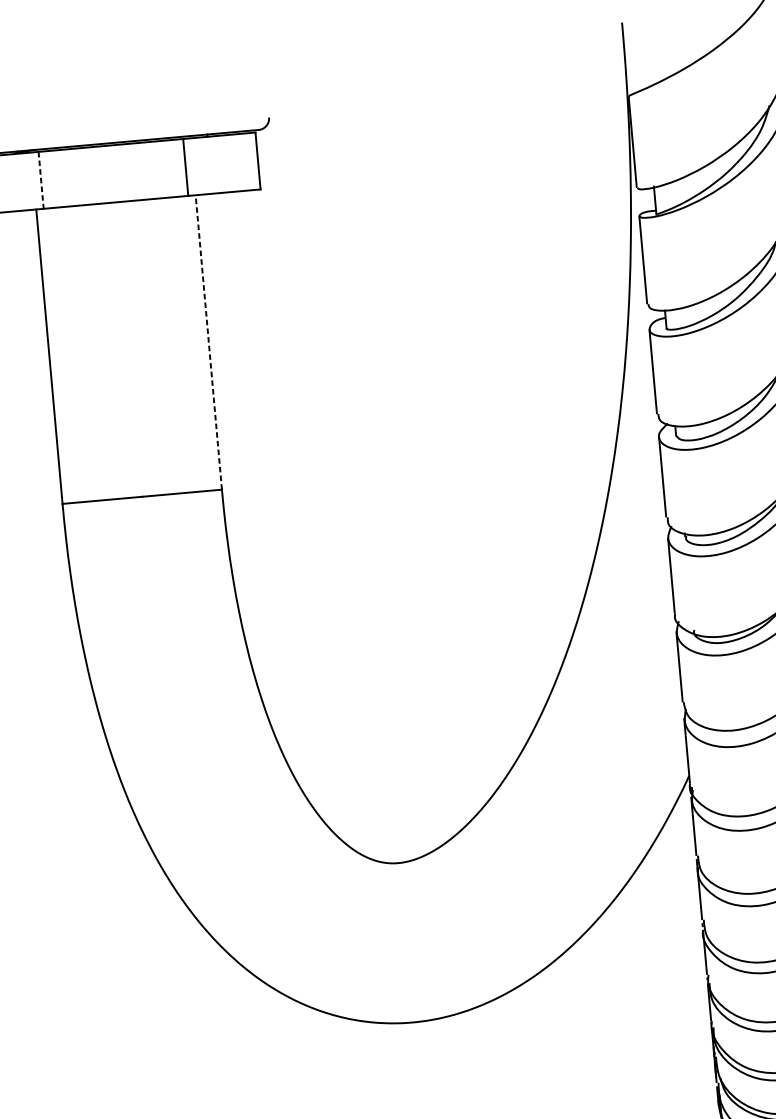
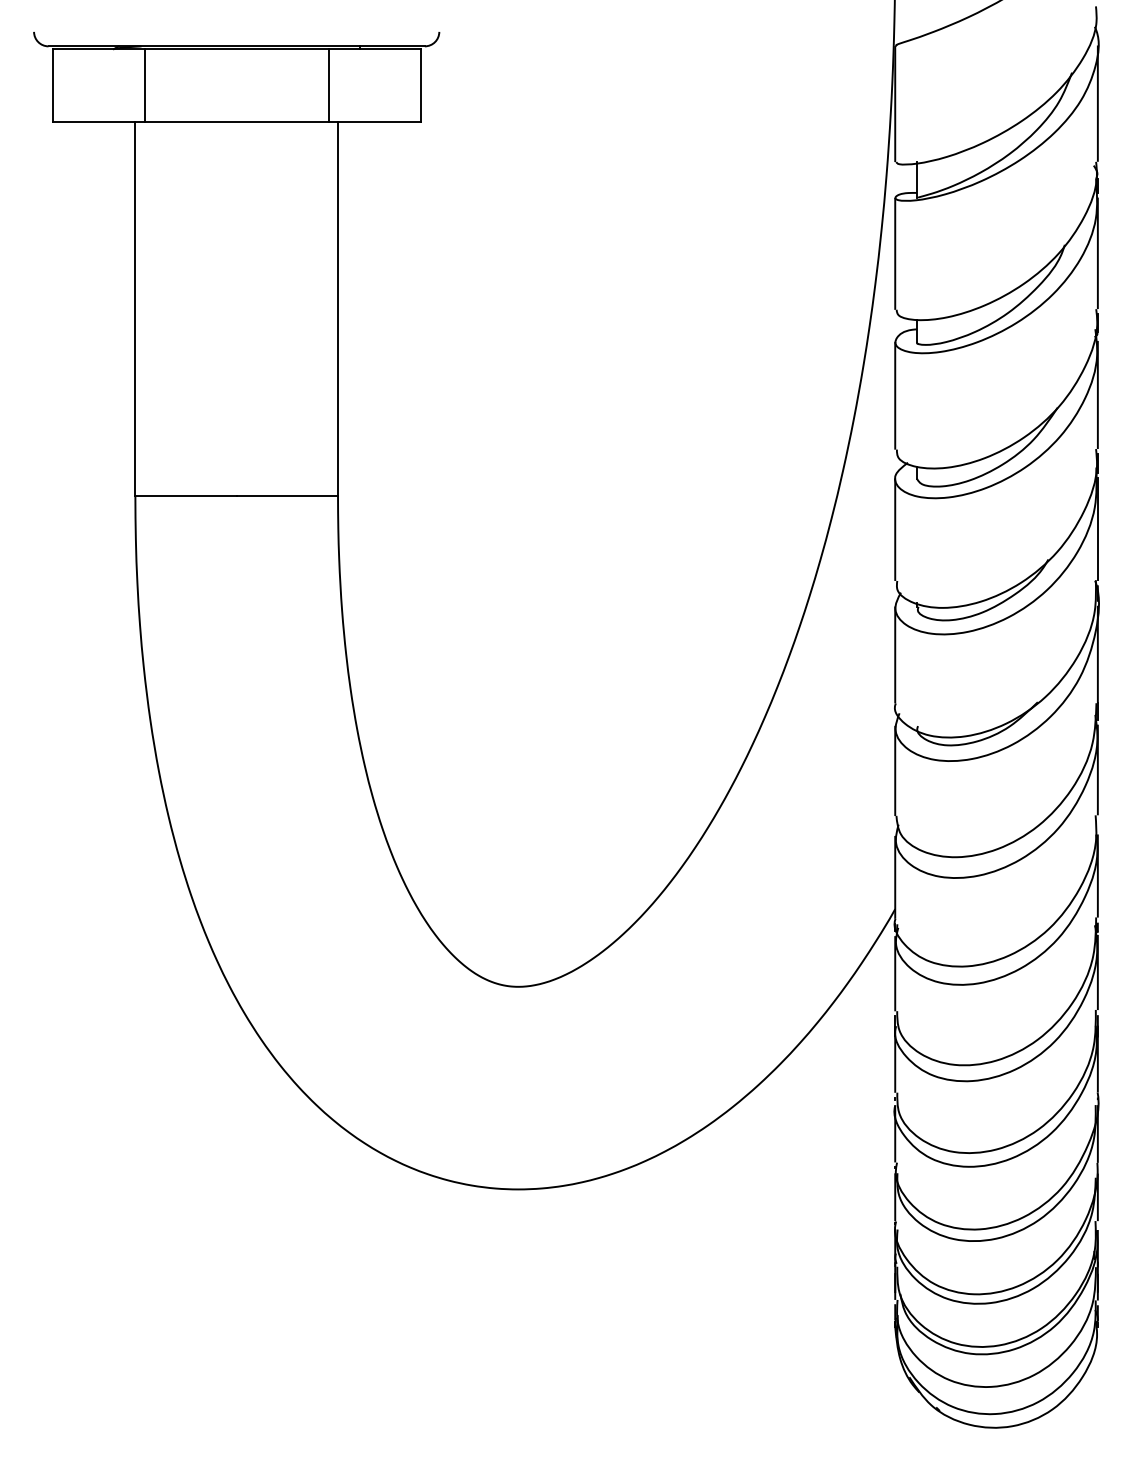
line: (40, 180) -> (144, 85), dashed -> solid
line: (209, 342) -> (338, 308), dashed -> solid

